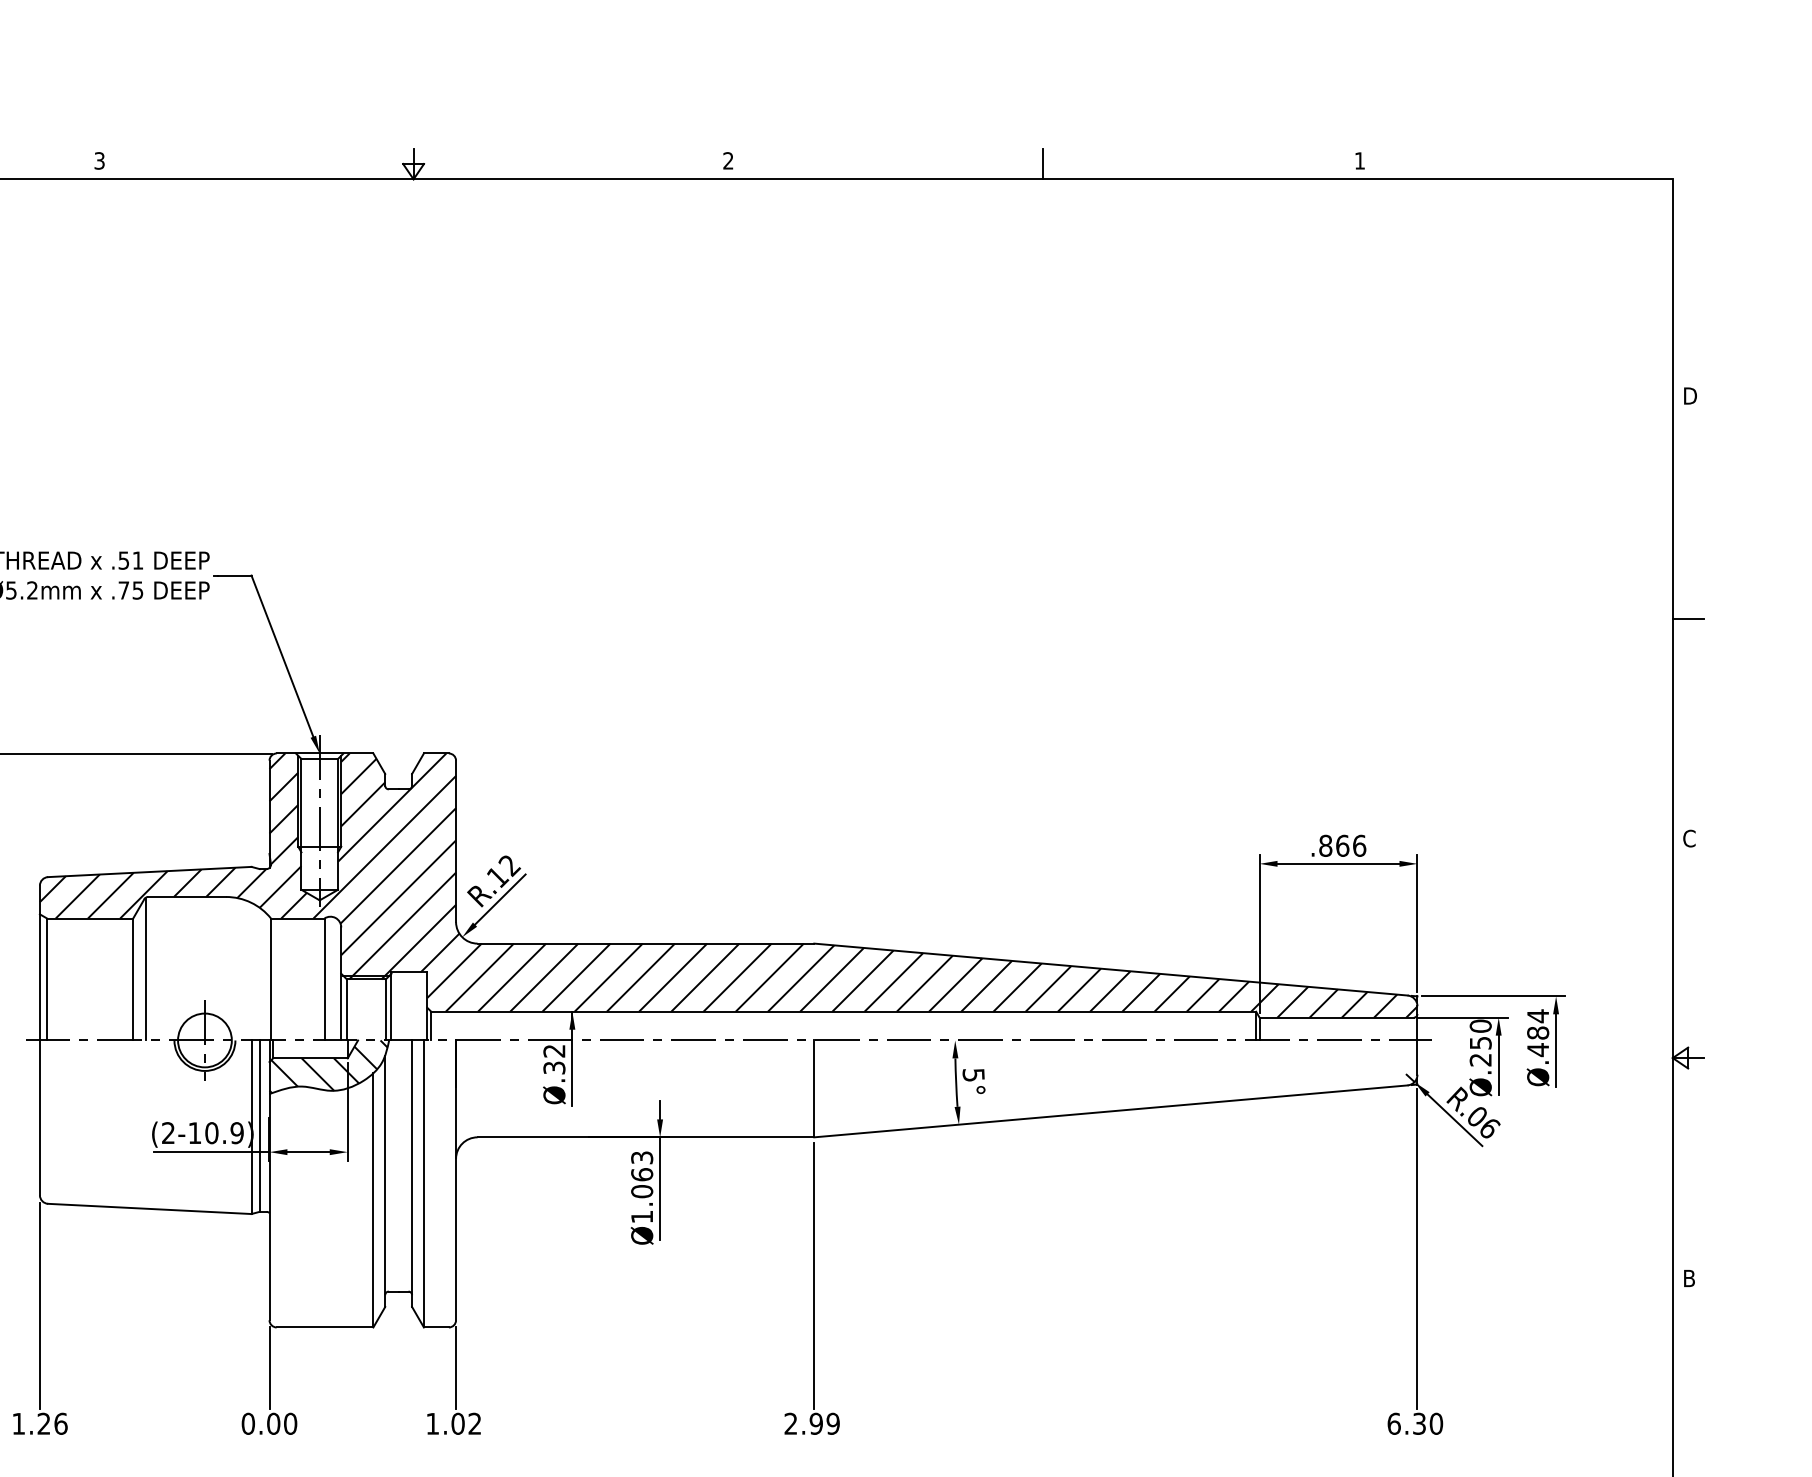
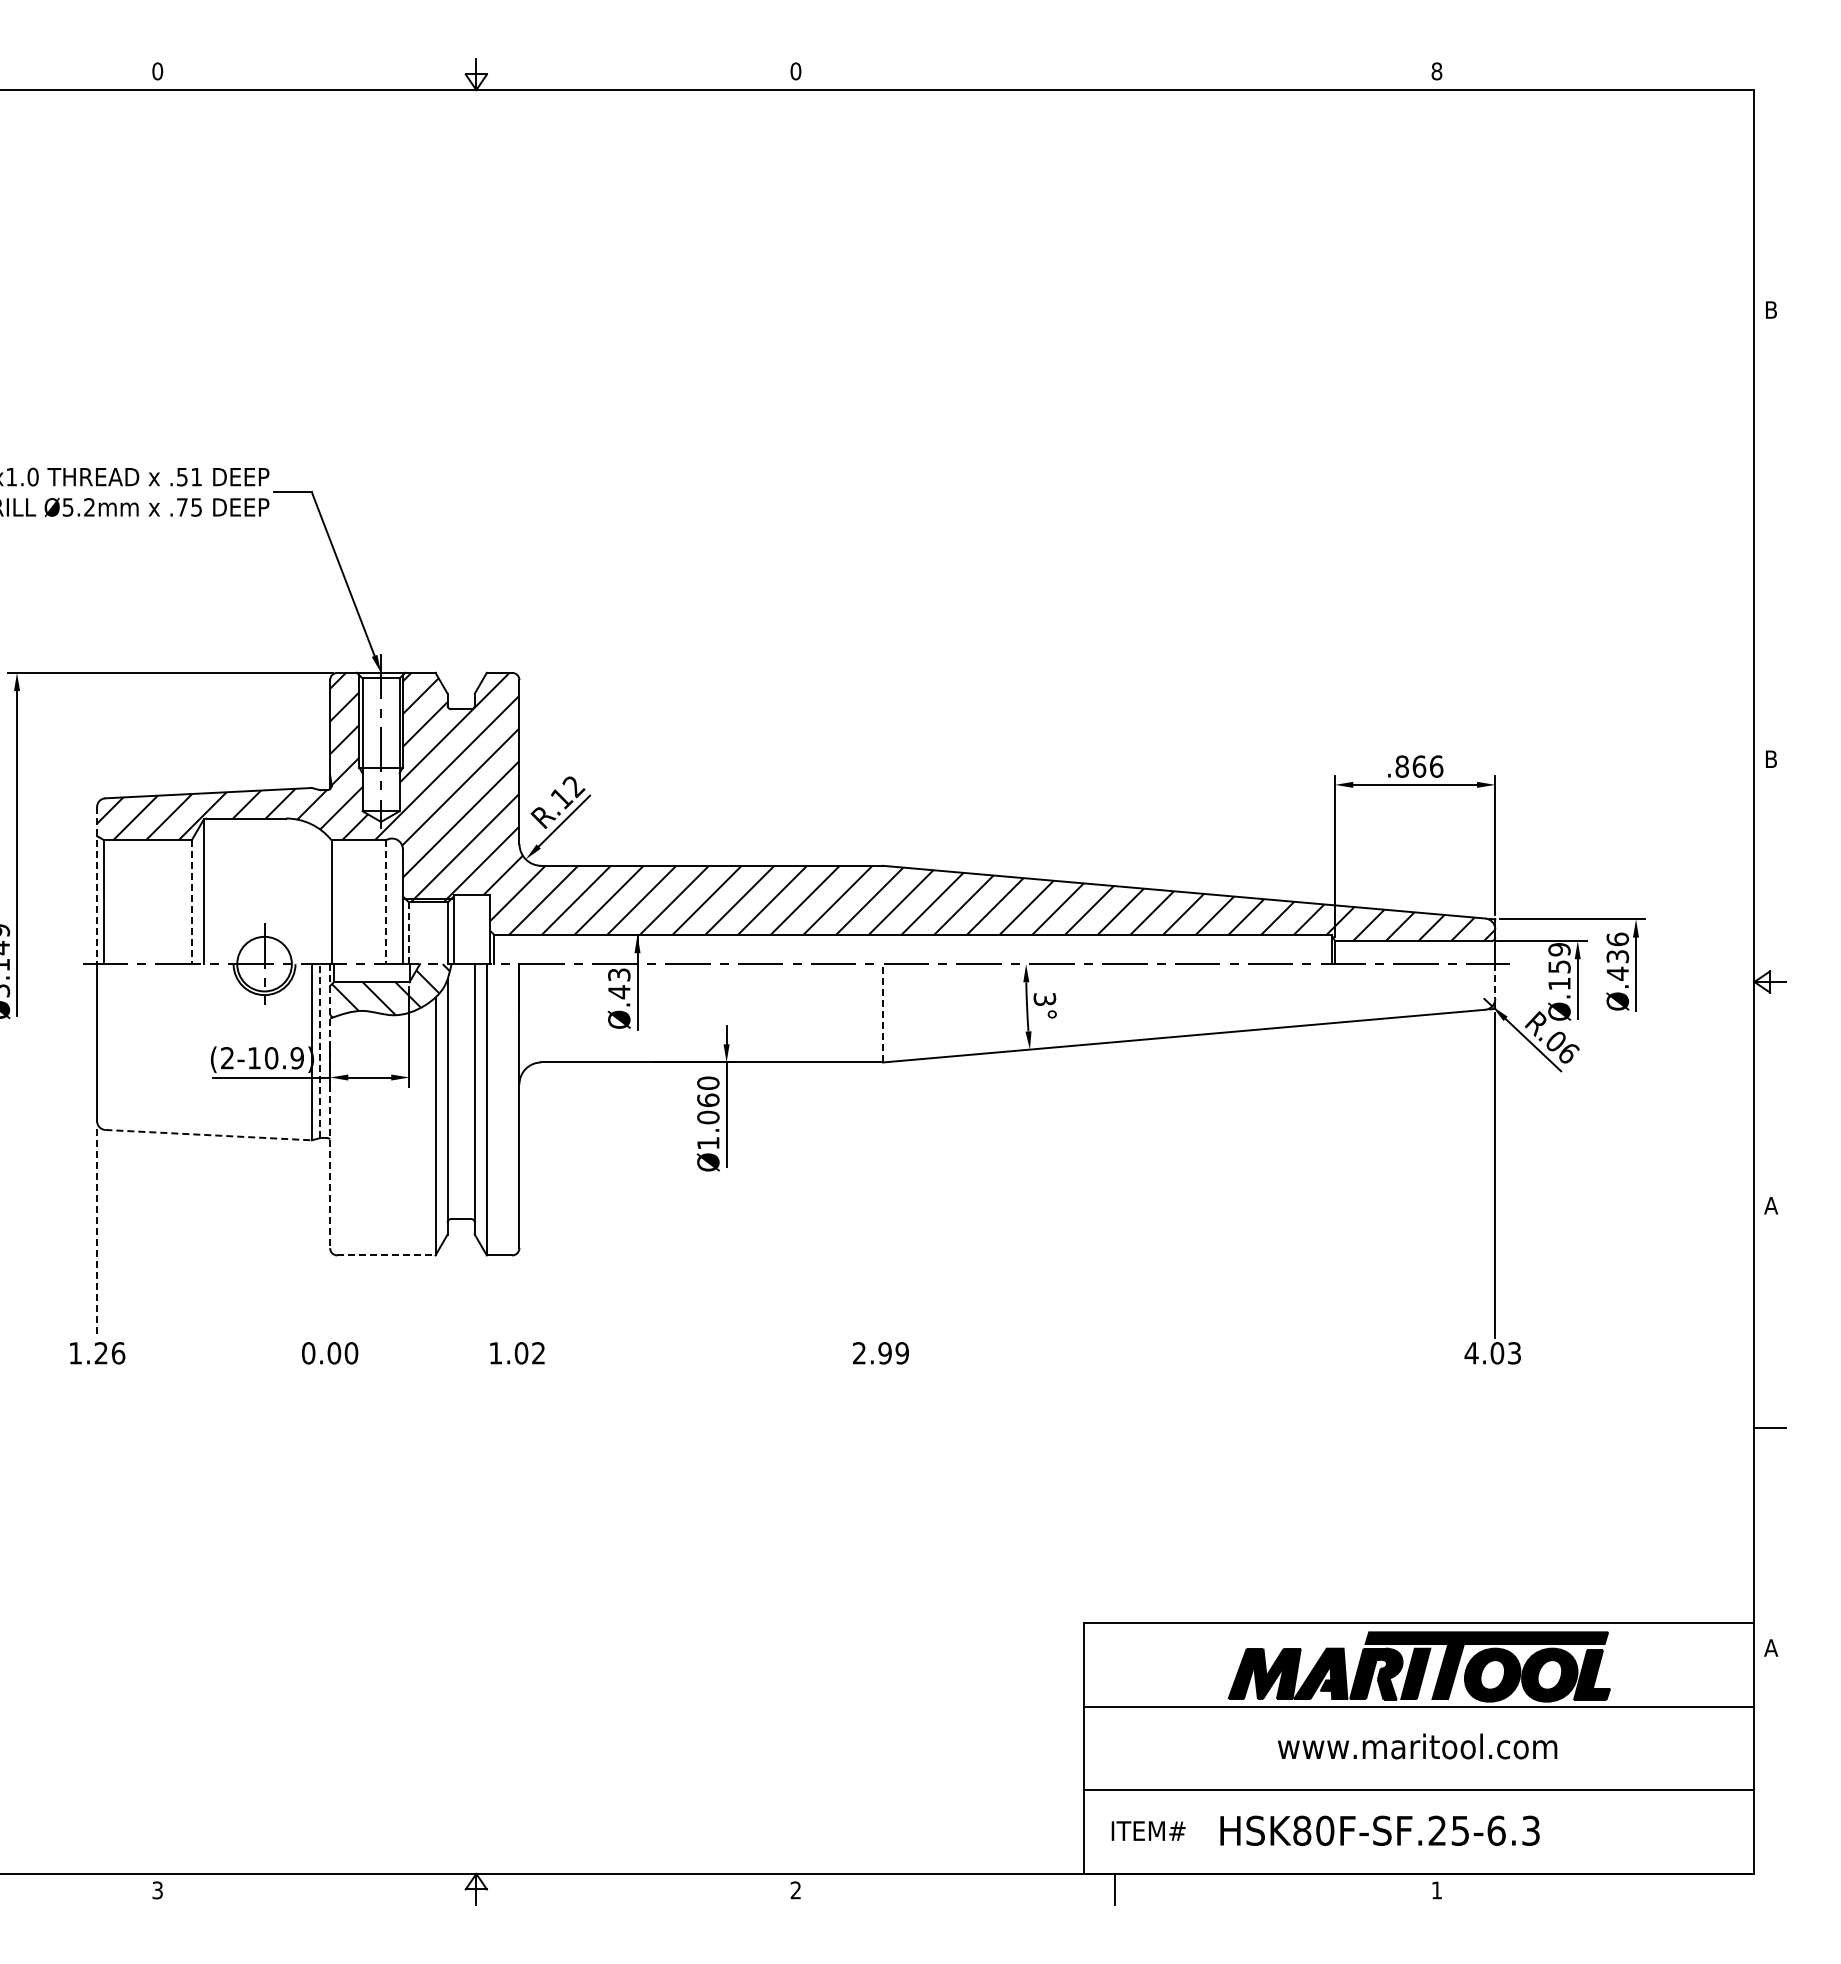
text: (99, 161) -> (157, 71), 3 -> 0
text: (728, 161) -> (795, 71), 2 -> 0
text: (1359, 161) -> (1436, 71), 1 -> 8
line: (1043, 163) -> (1115, 74), removed
text: (1691, 395) -> (1773, 309), D -> B
line: (1687, 619) -> (1769, 536), removed
text: (1689, 838) -> (1771, 759), C -> B
line: (40, 962) -> (97, 885), solid -> dashed
line: (132, 979) -> (191, 902), solid -> dashed
line: (324, 979) -> (385, 902), solid -> dashed
line: (346, 1010) -> (408, 933), solid -> dashed
text: (1537, 1024) -> (1617, 947), Ø.484 -> Ø.436
text: (1480, 1042) -> (1559, 966), Ø.250 -> Ø.159
line: (1417, 1058) -> (1495, 982), solid -> dashed
text: (554, 1059) -> (619, 983), Ø.32 -> Ø.43
text: (974, 1075) -> (1045, 999), 5° -> 3°
line: (814, 1088) -> (883, 1012), solid -> dashed
line: (260, 1126) -> (320, 1051), solid -> dashed
text: (642, 1157) -> (708, 1082), Ø1.063 -> Ø1.060
line: (269, 1180) -> (330, 1106), solid -> dashed
line: (150, 1209) -> (209, 1135), solid -> dashed
line: (814, 1275) -> (883, 1202), removed
text: (1689, 1278) -> (1771, 1205), B -> A
line: (40, 1305) -> (97, 1233), solid -> dashed
line: (325, 1327) -> (386, 1255), solid -> dashed
line: (456, 1366) -> (519, 1295), removed
line: (269, 1367) -> (330, 1296), removed
text: (1414, 1424) -> (1492, 1353), 6.30 -> 4.03

